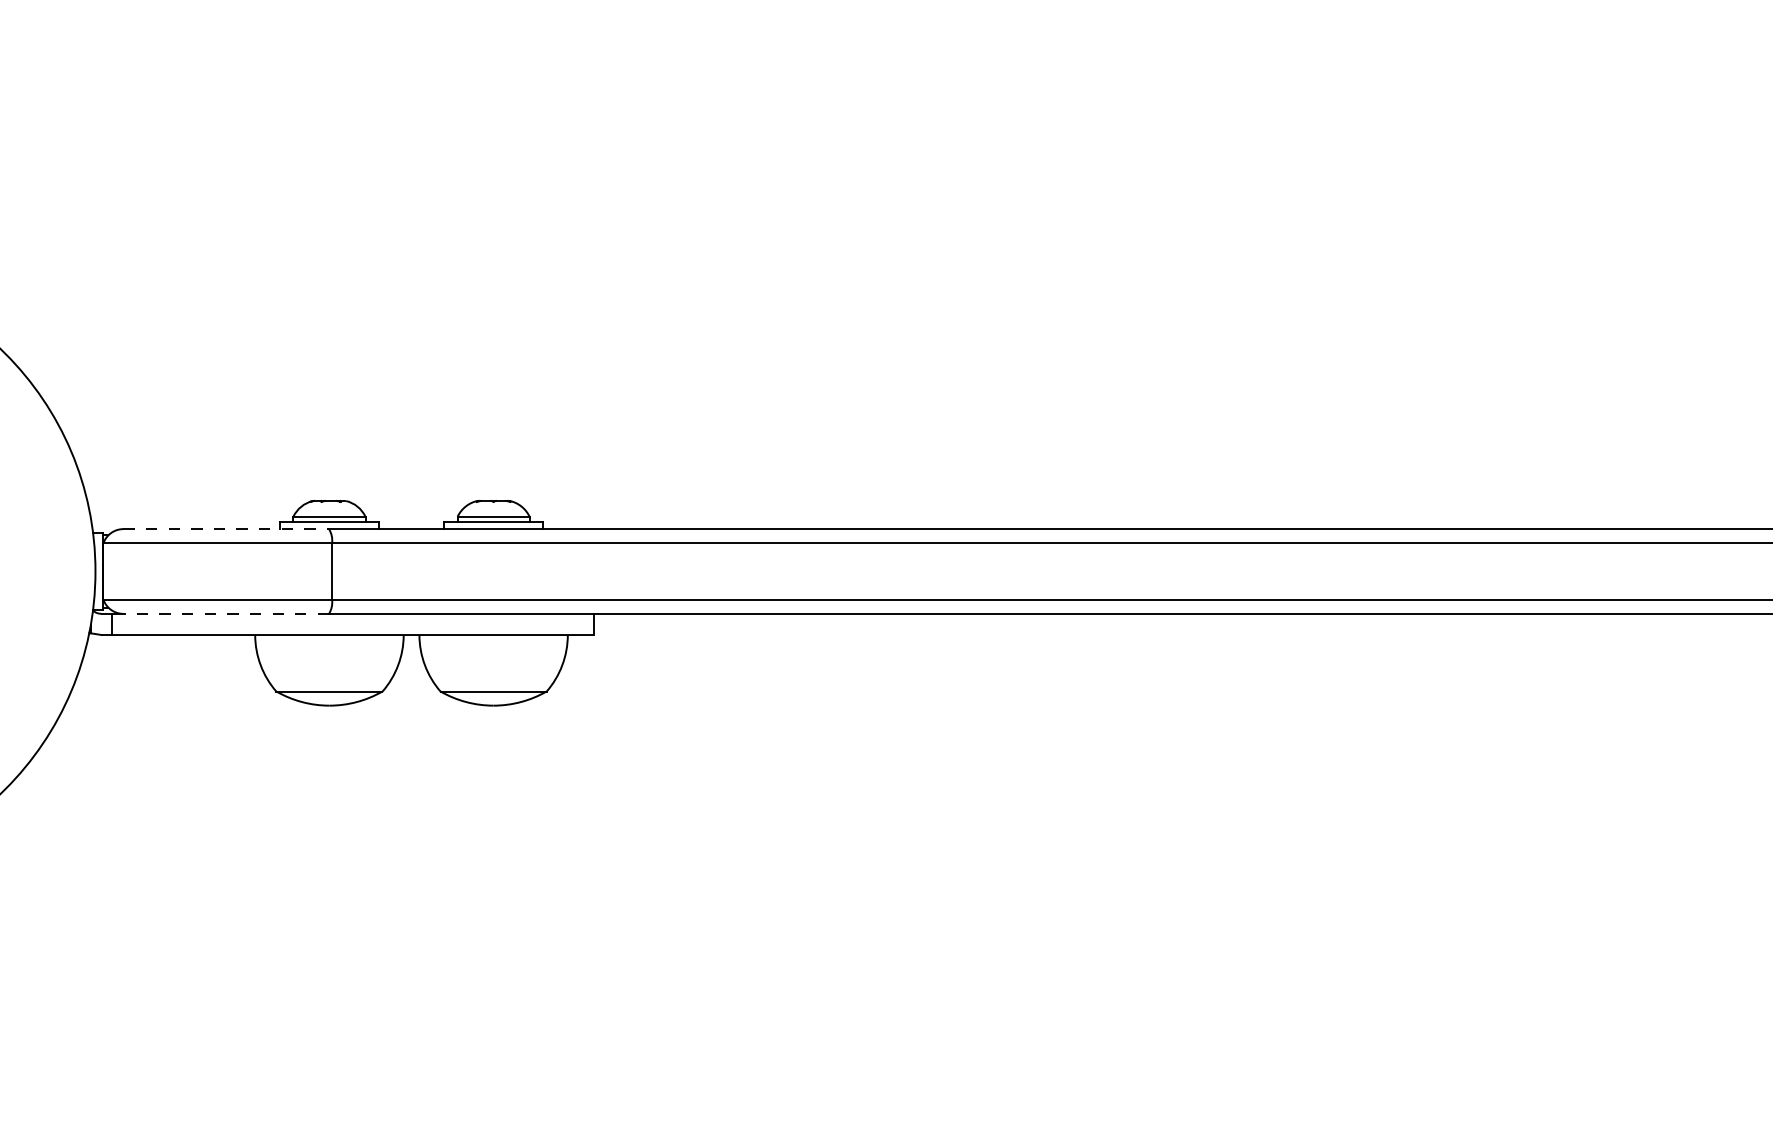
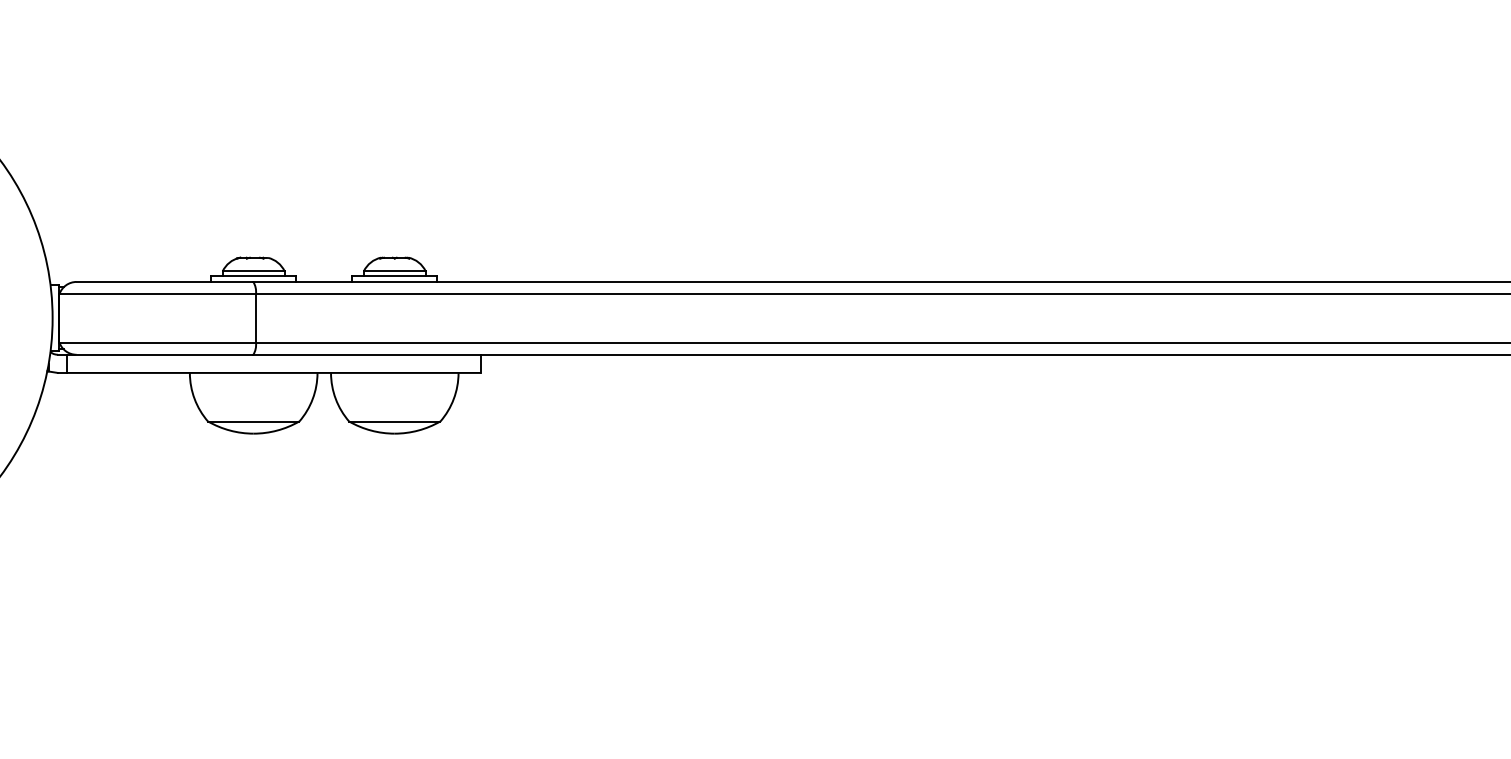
line: (226, 529) -> (165, 282), dashed -> solid
line: (226, 613) -> (165, 354), dashed -> solid

